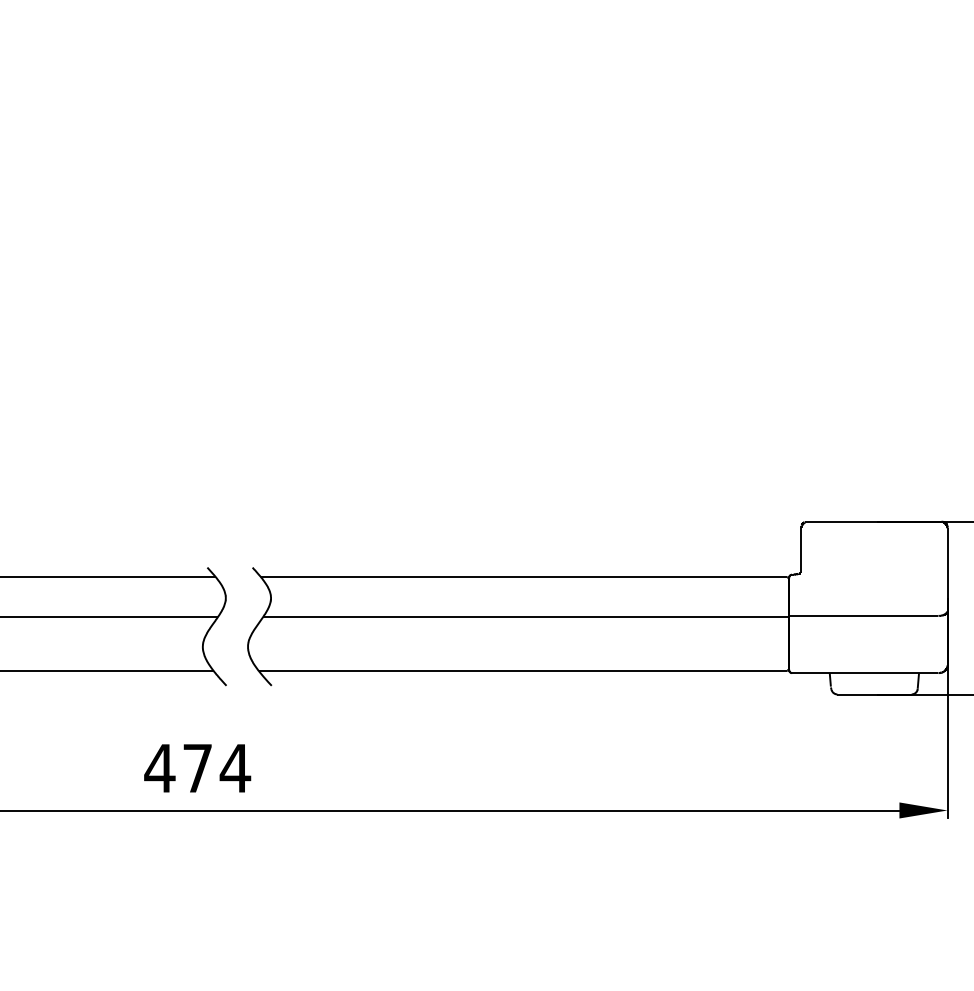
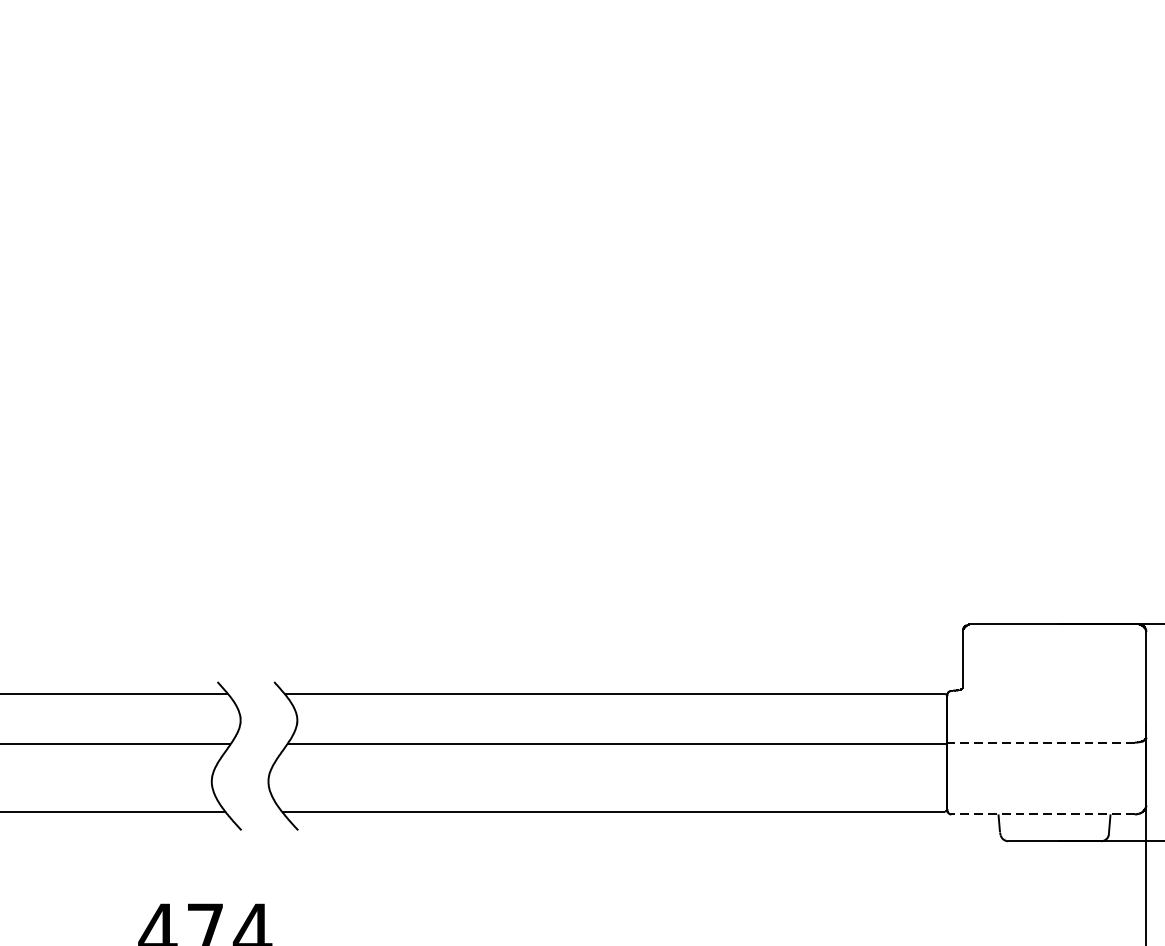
line: (863, 615) -> (1040, 742), solid -> dashed
line: (864, 673) -> (1042, 814), solid -> dashed

